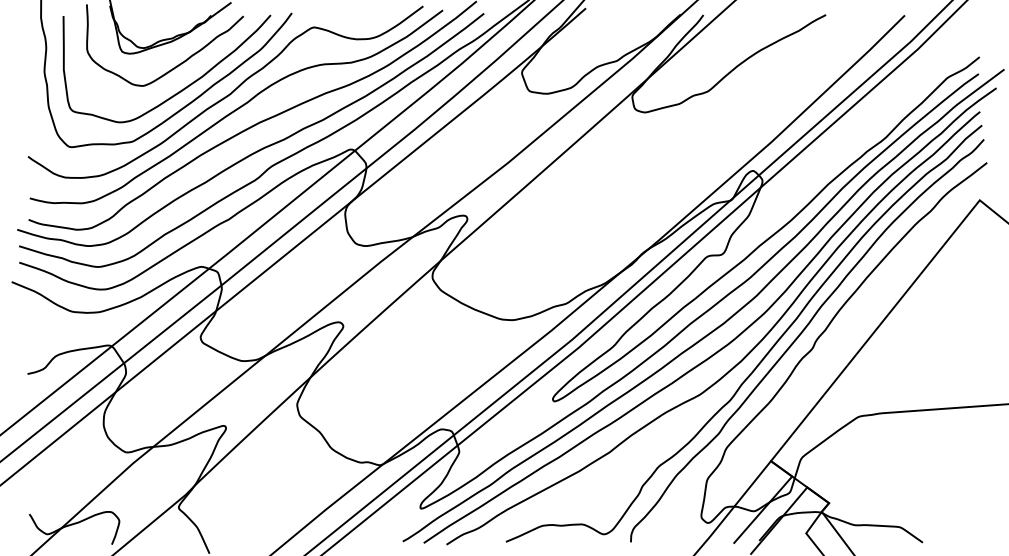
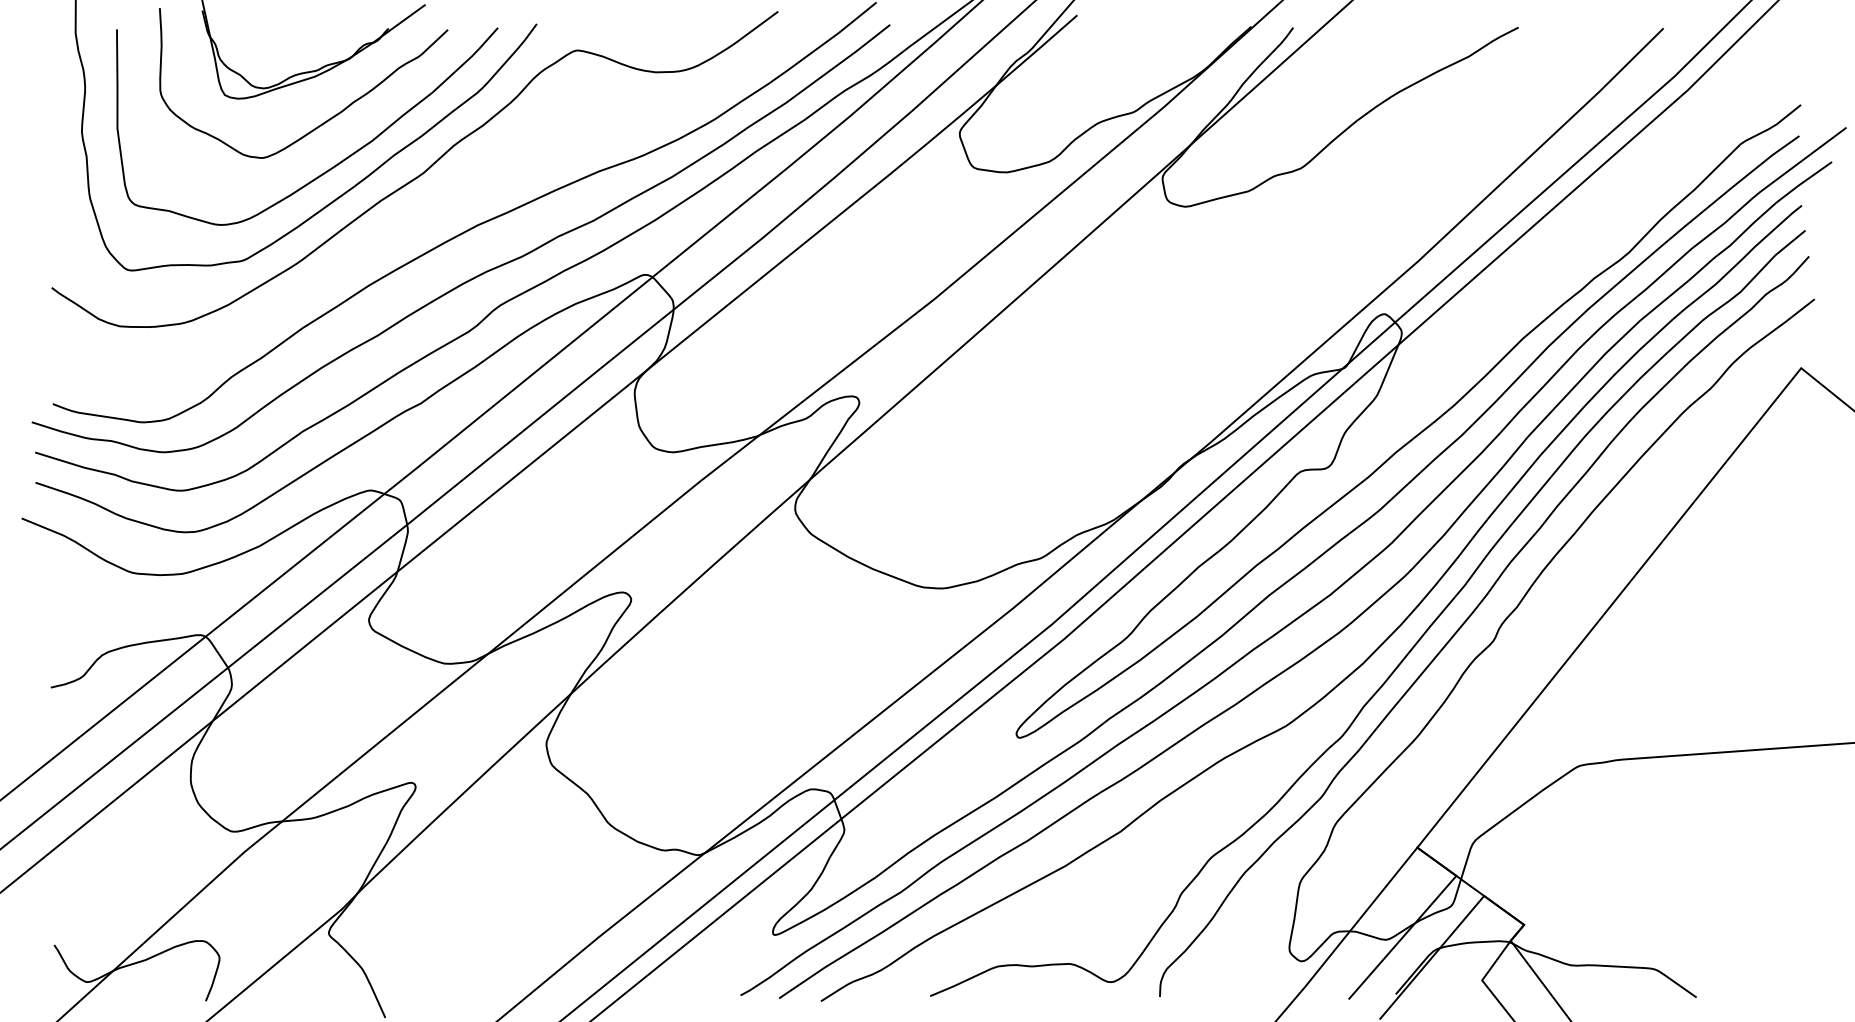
curve: (237, 107) -> (436, 197), removed

